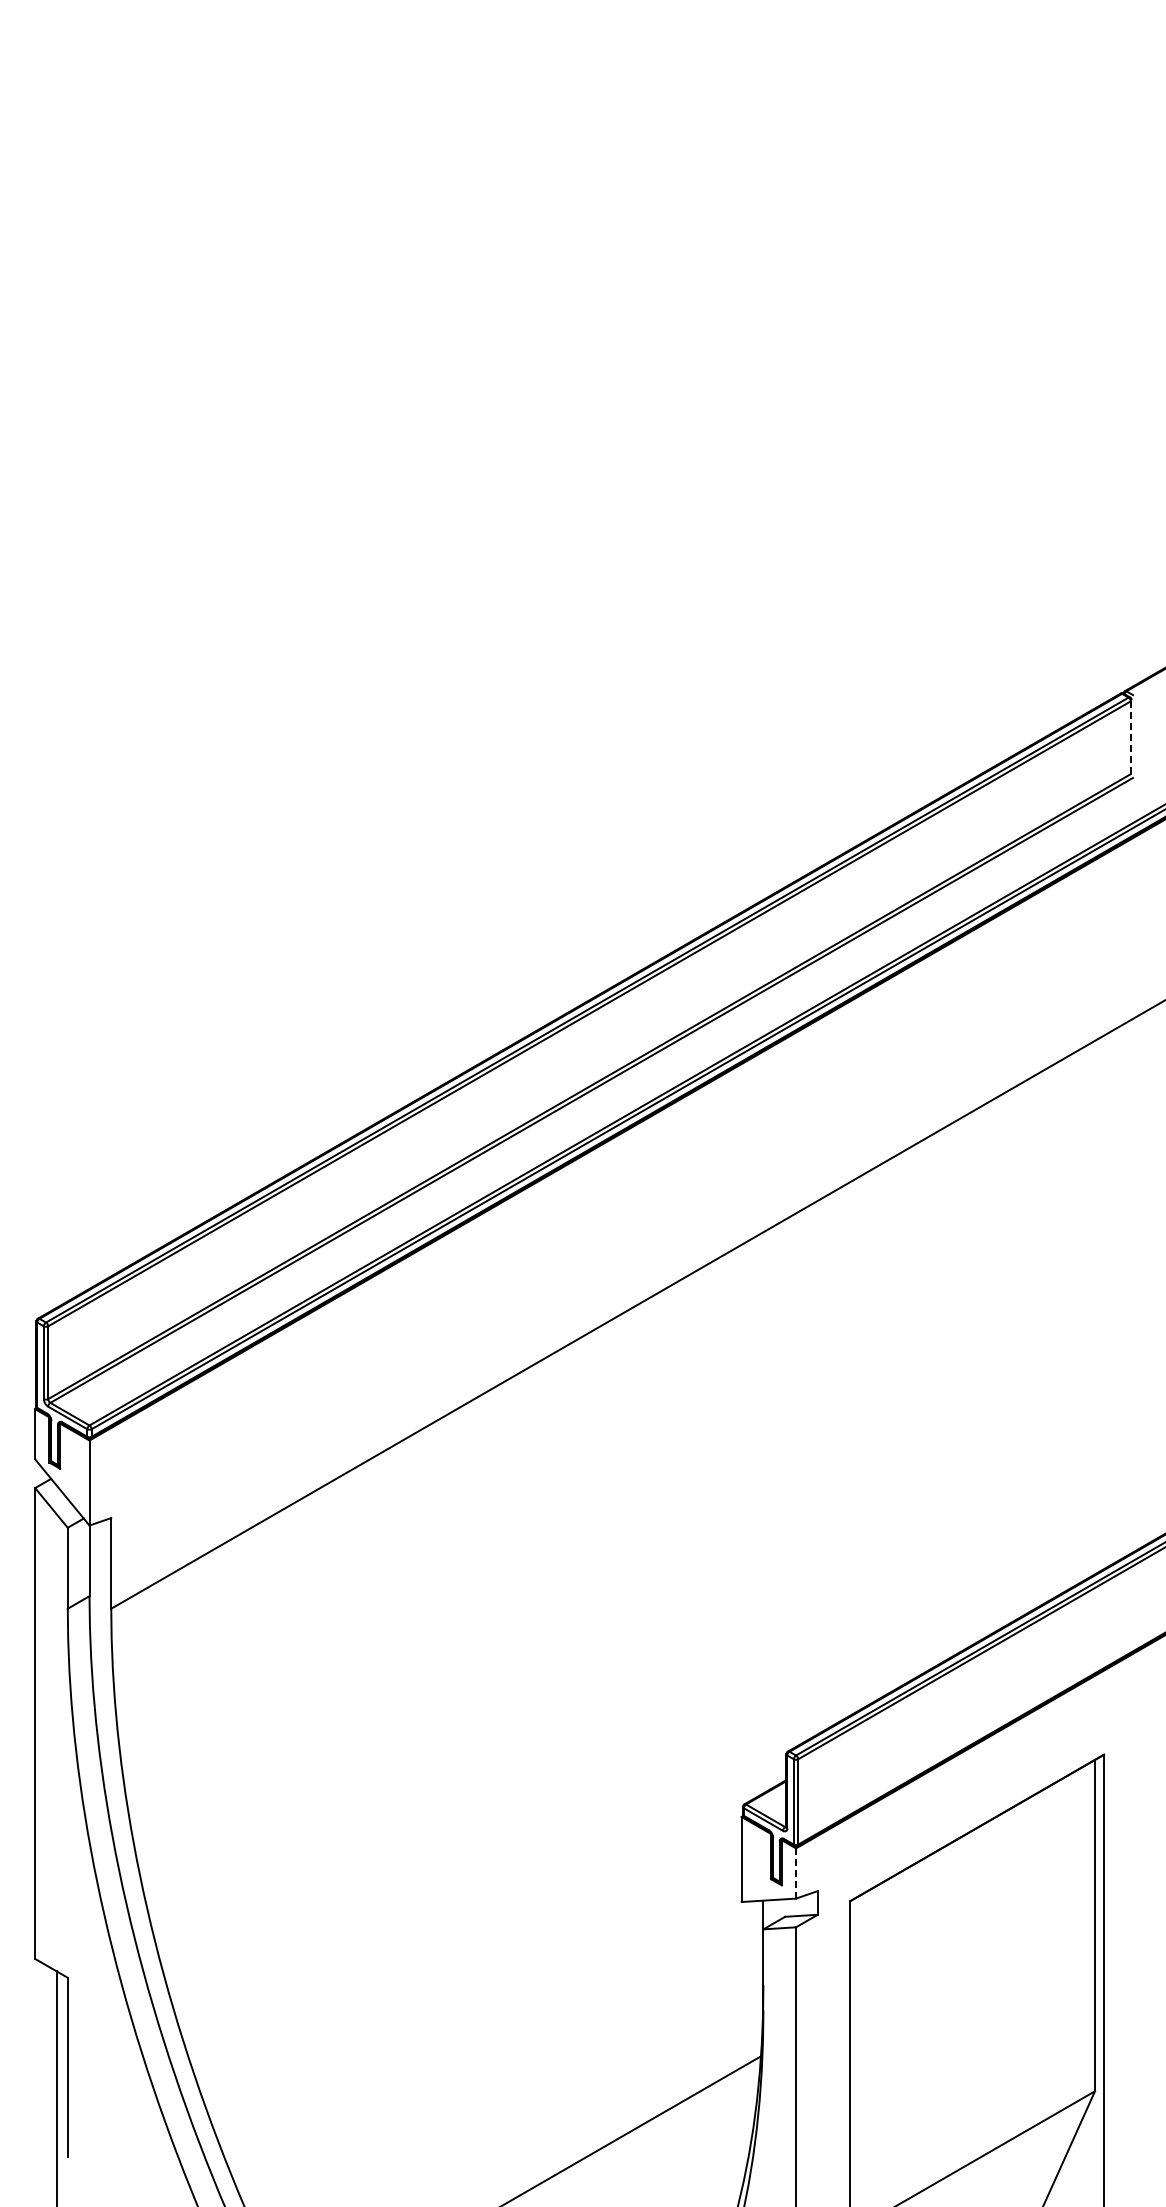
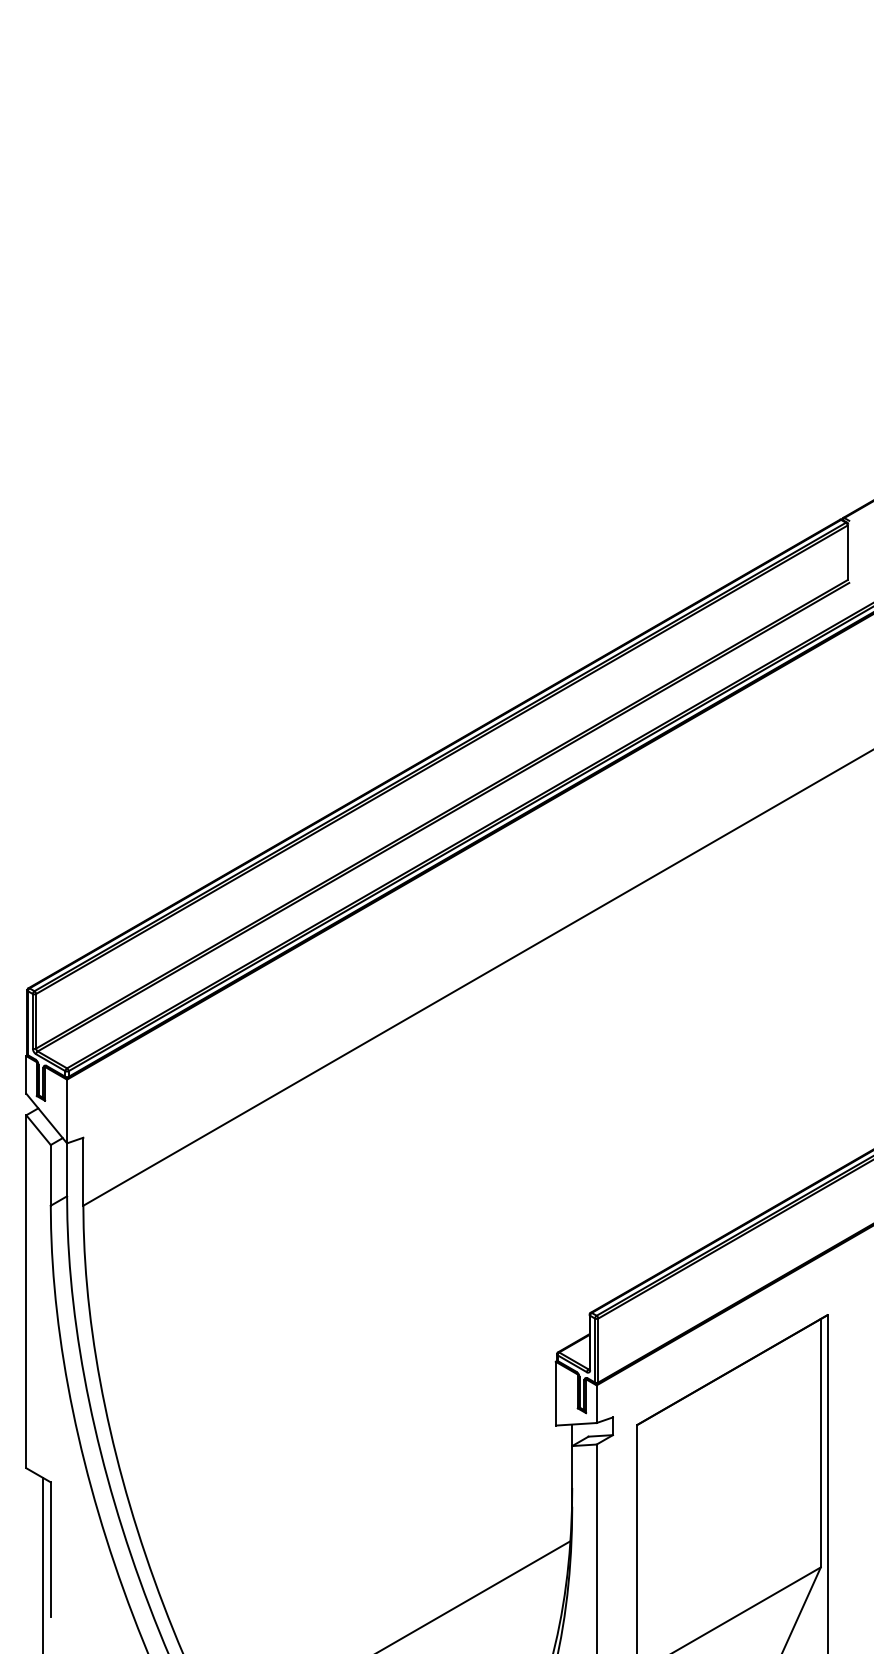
line: (1130, 737) -> (847, 552), dashed -> solid
line: (796, 1873) -> (597, 1404), dashed -> solid

